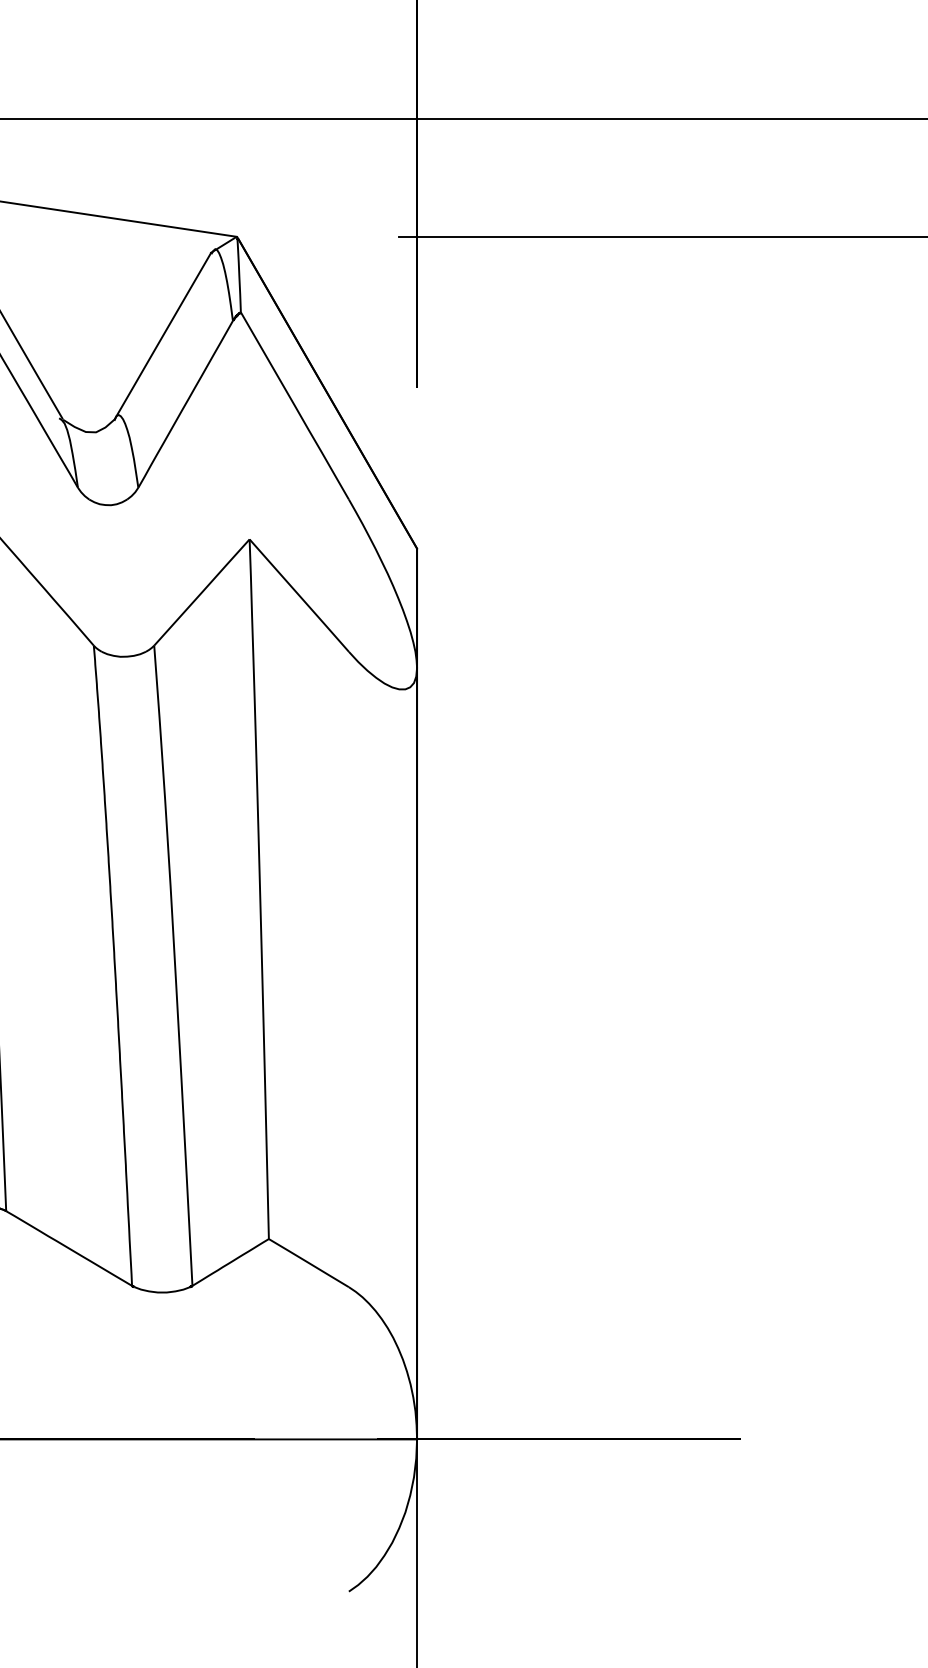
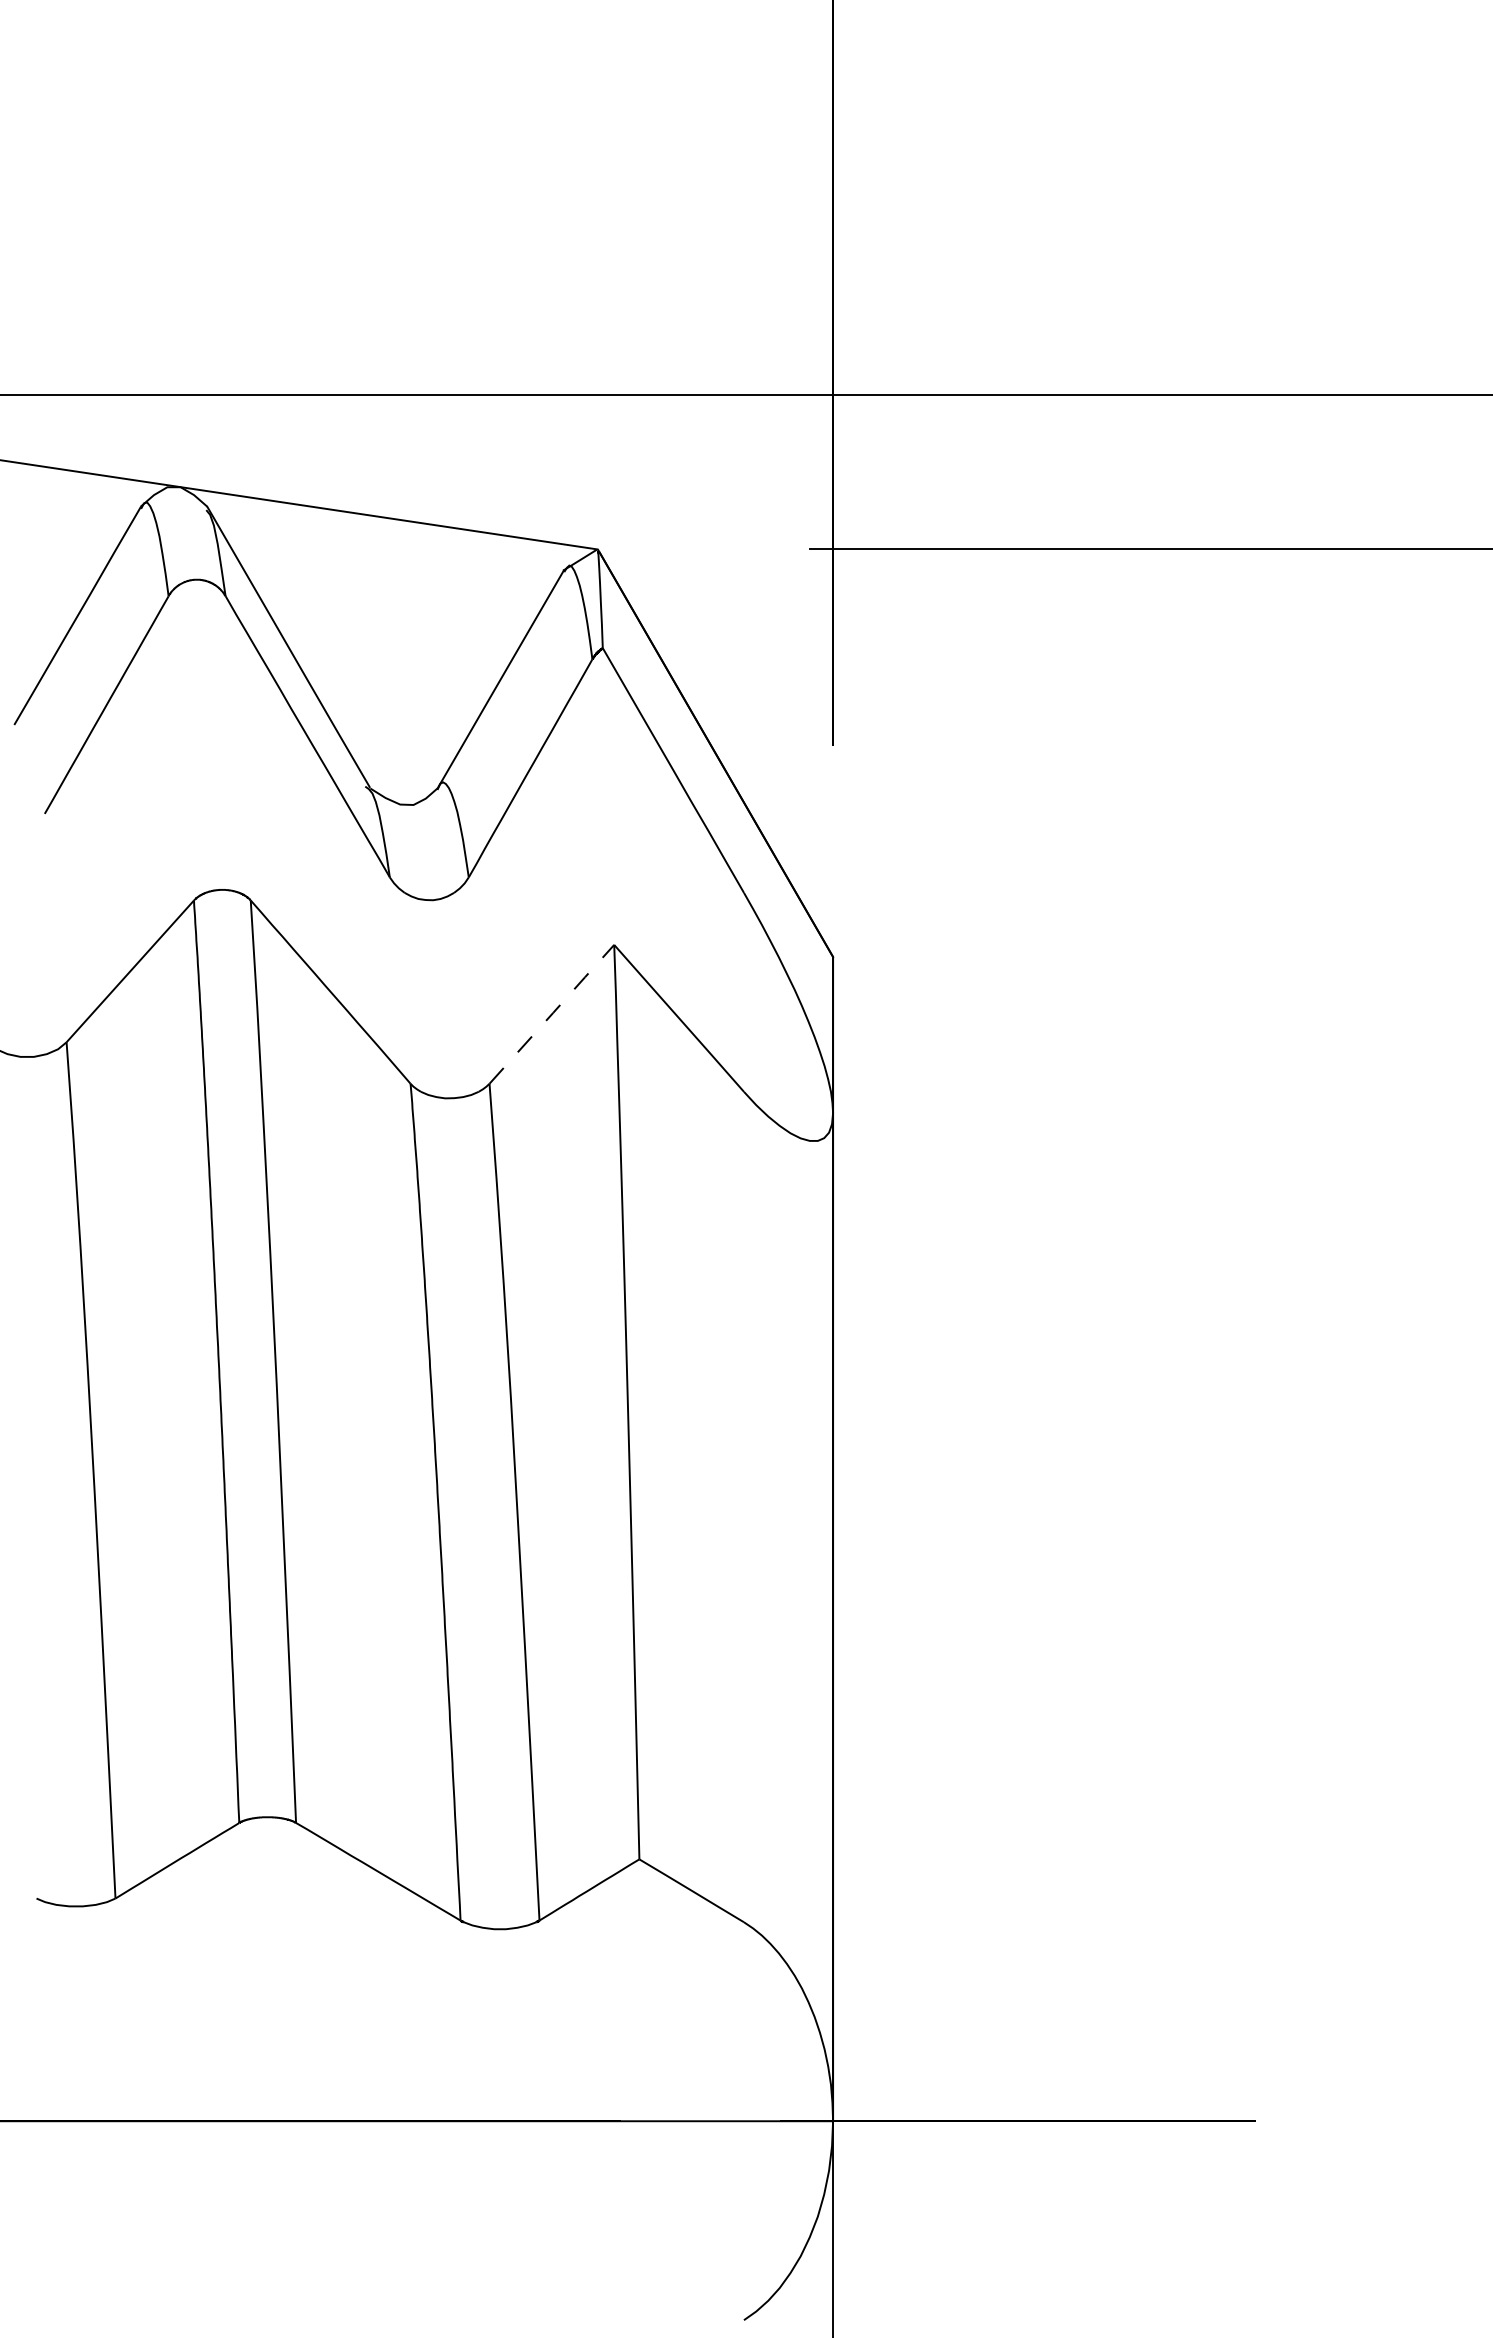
line: (202, 591) -> (552, 1013), solid -> dashed

